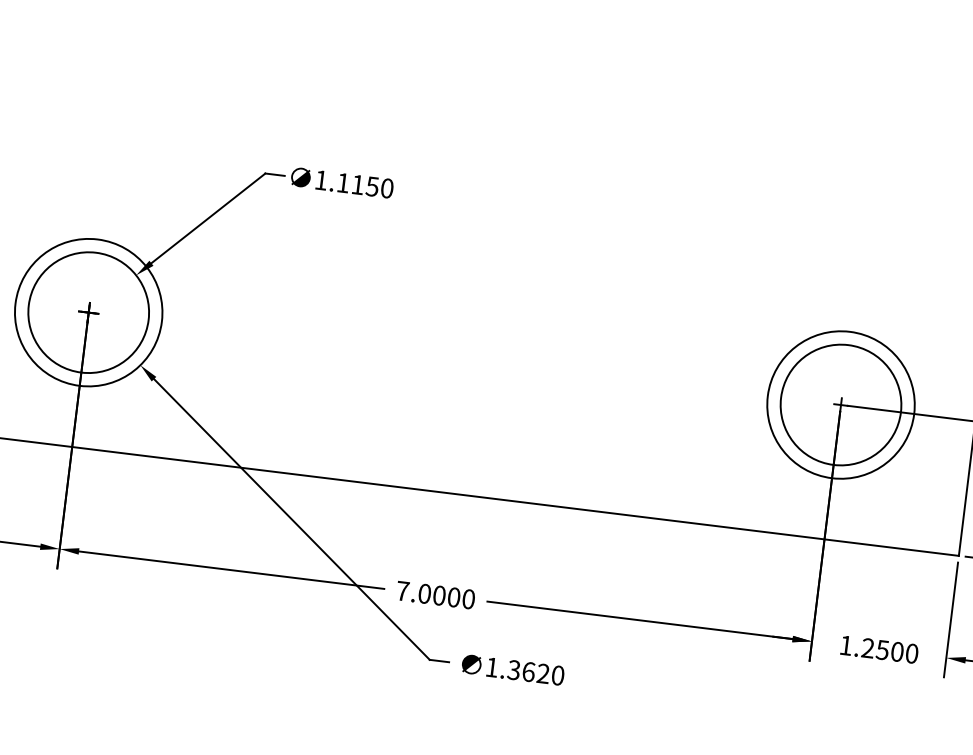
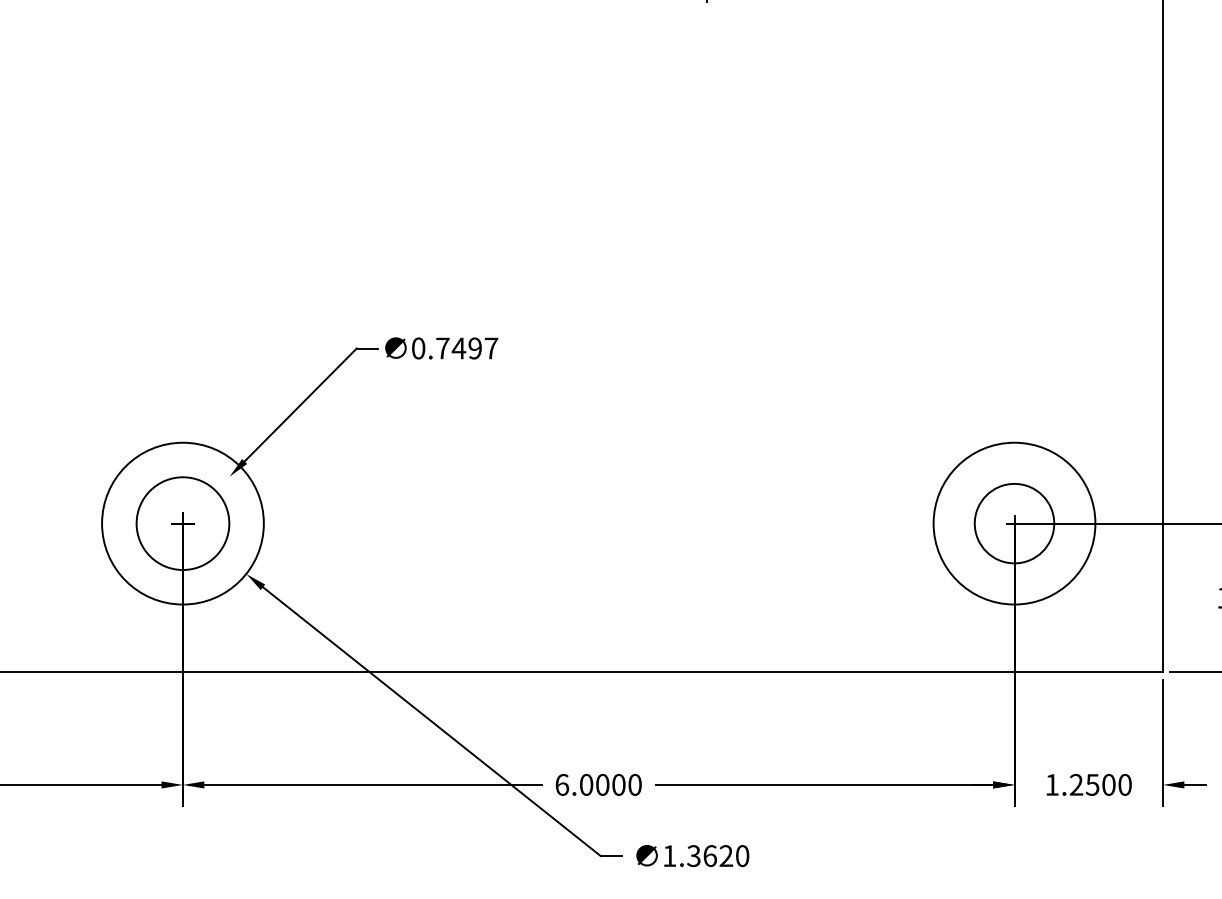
text: (354, 184) -> (455, 348), 1.1150 -> 0.7497
circle: (88, 312) -> (182, 523), size x0.7
circle: (841, 404) -> (1014, 523), size x0.6
text: (403, 590) -> (562, 784), 7.0000 -> 6.0000

